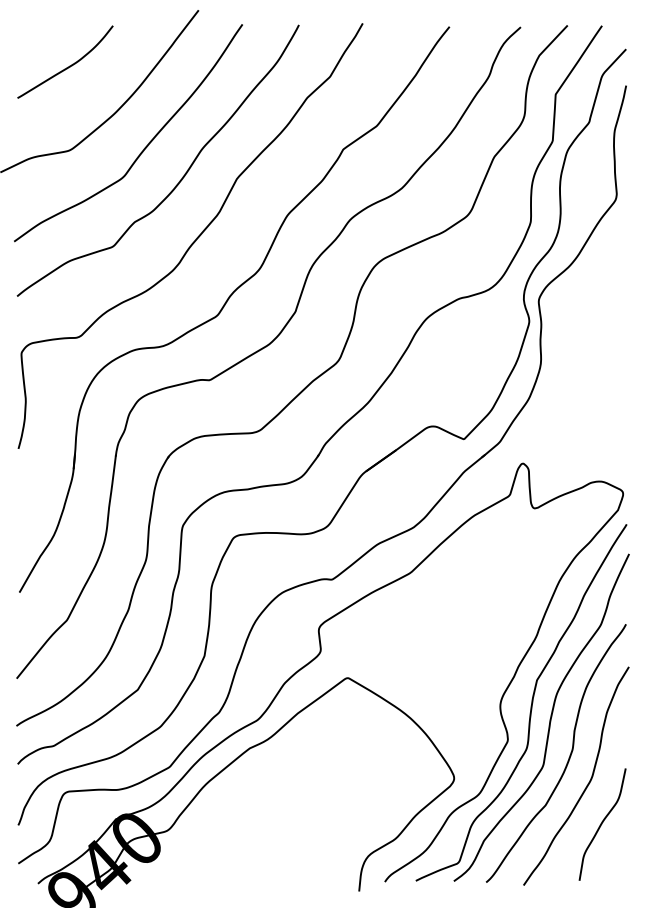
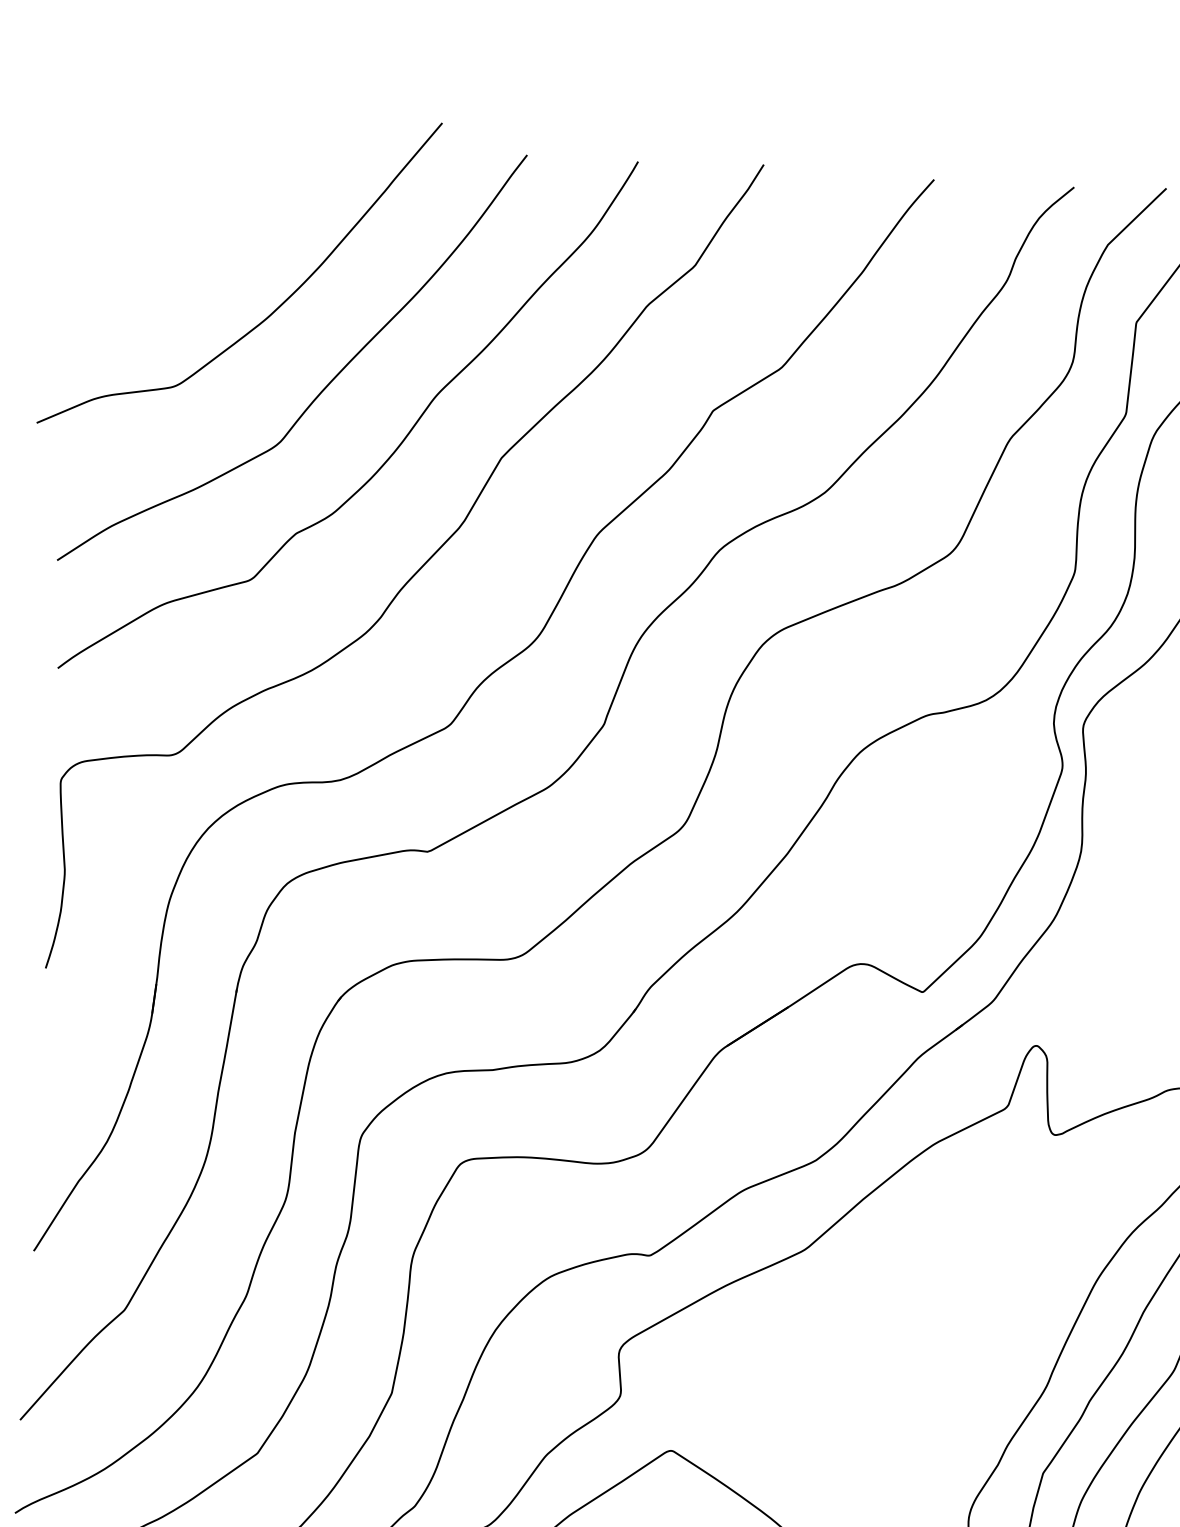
curve: (69, 65) -> (182, 219), removed

